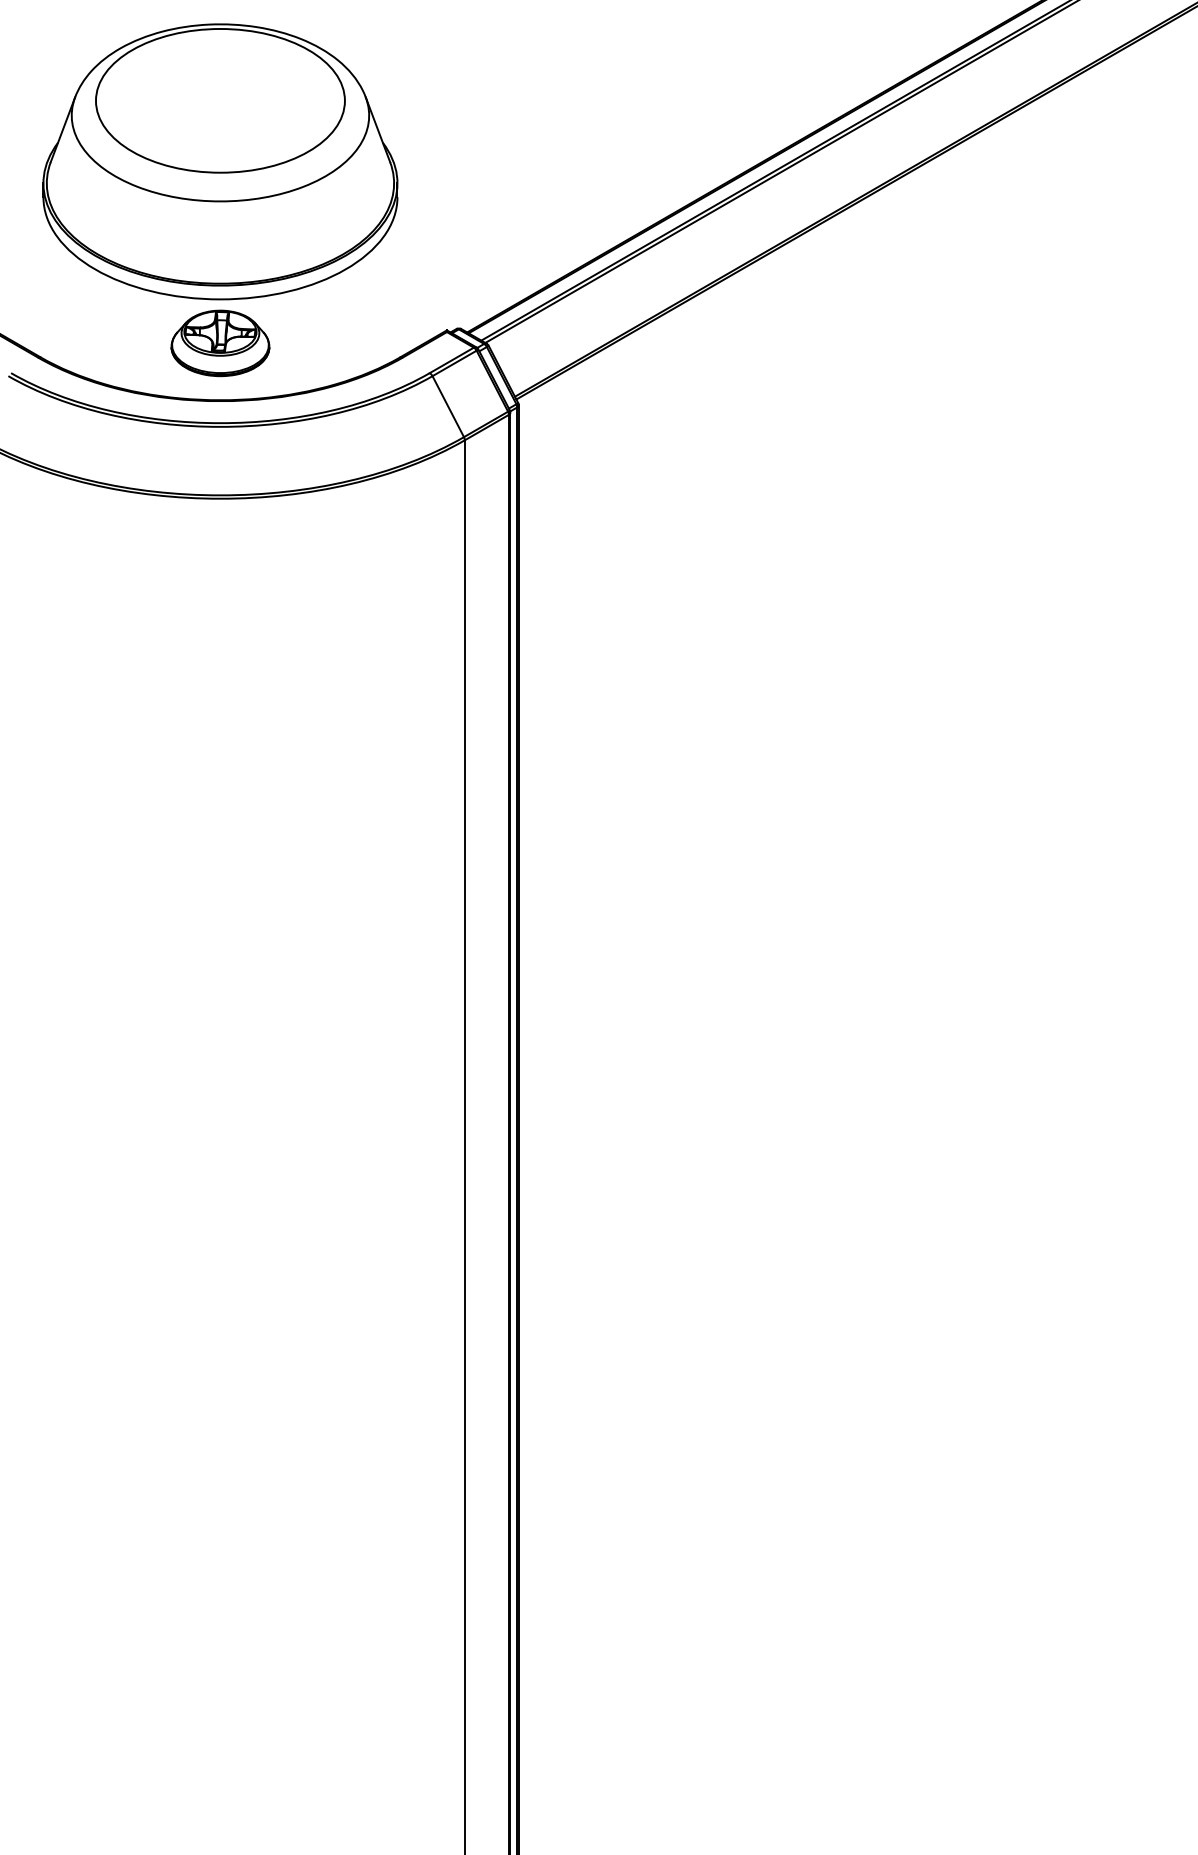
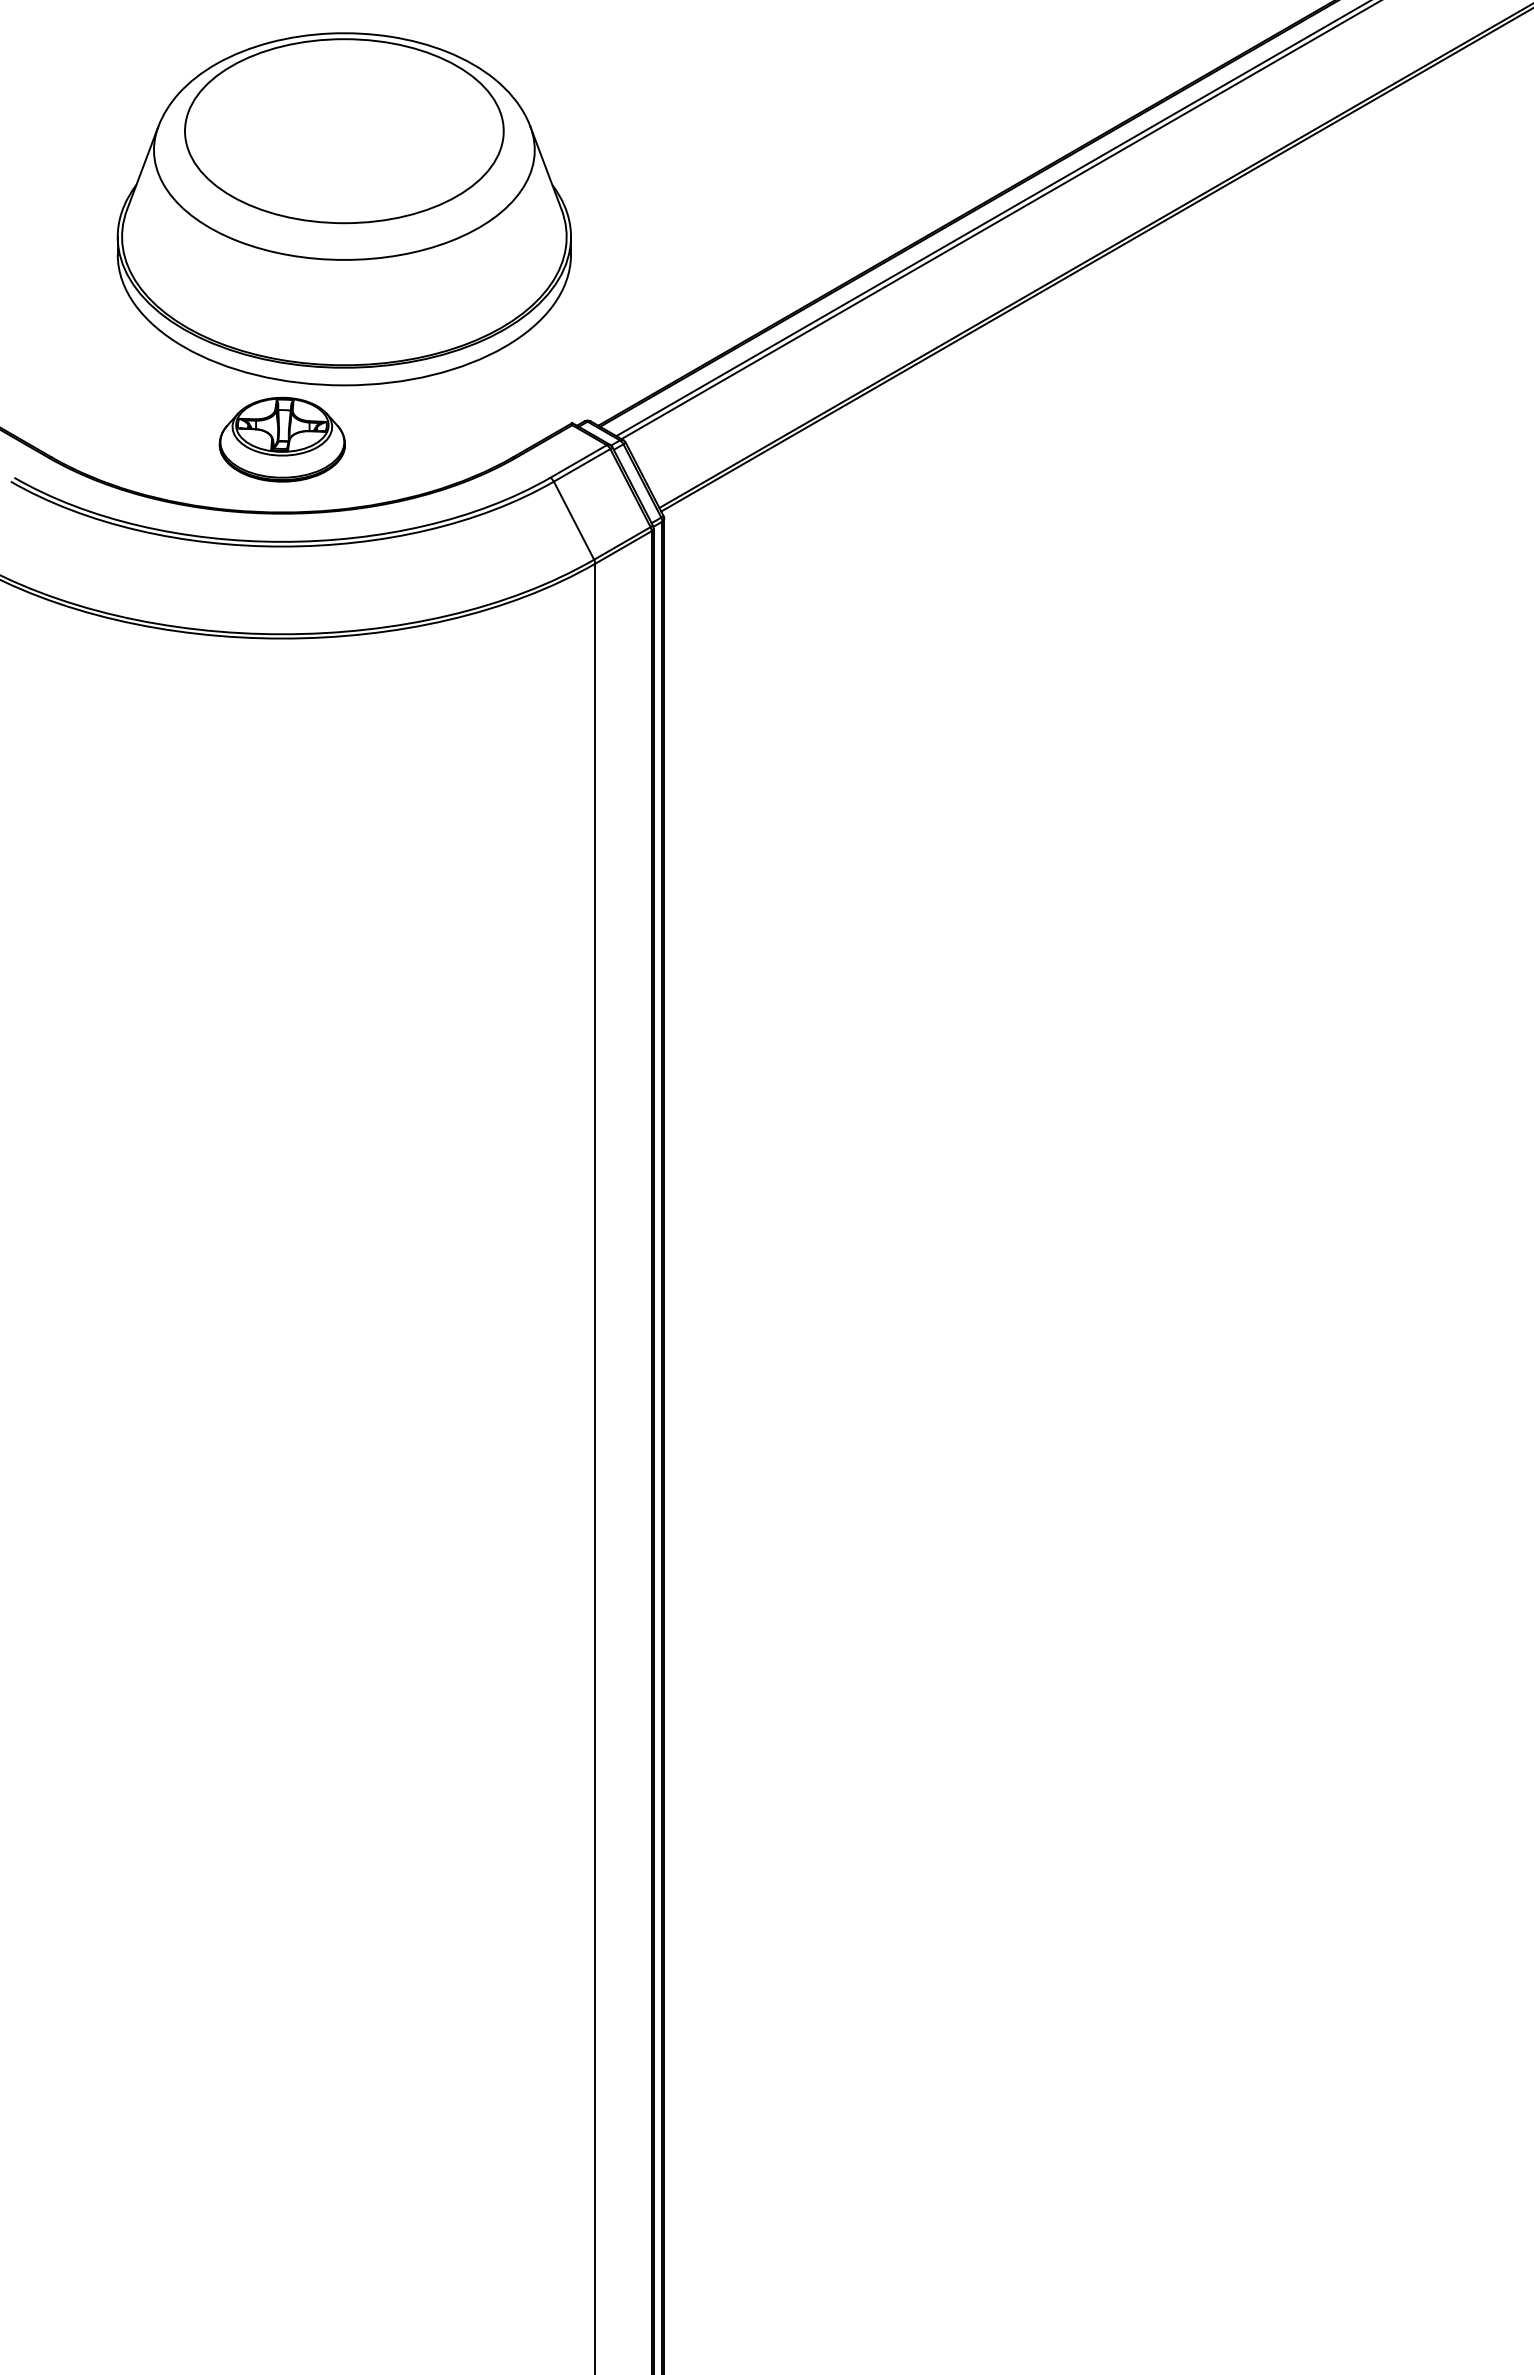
part: (219, 162) -> (343, 209), moved

